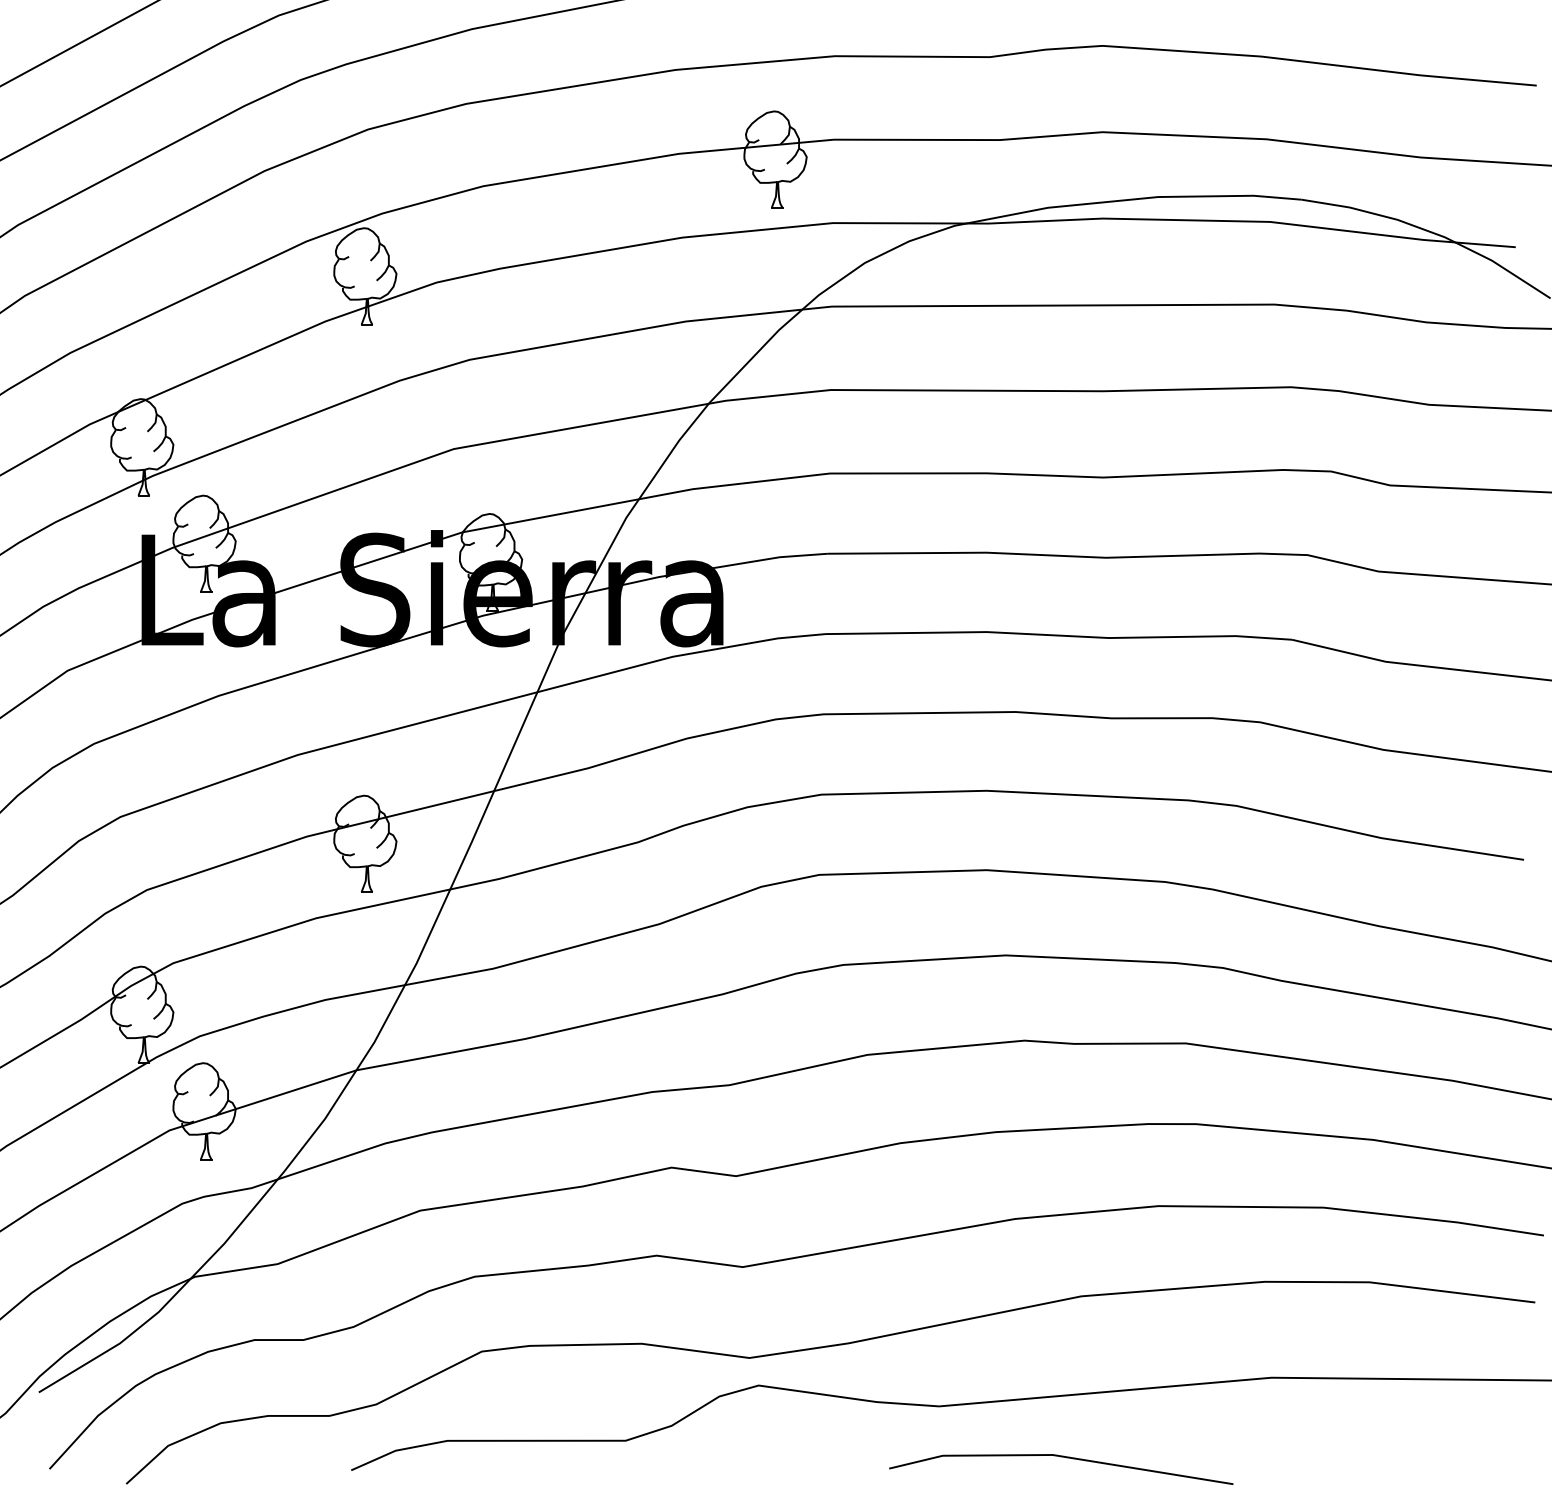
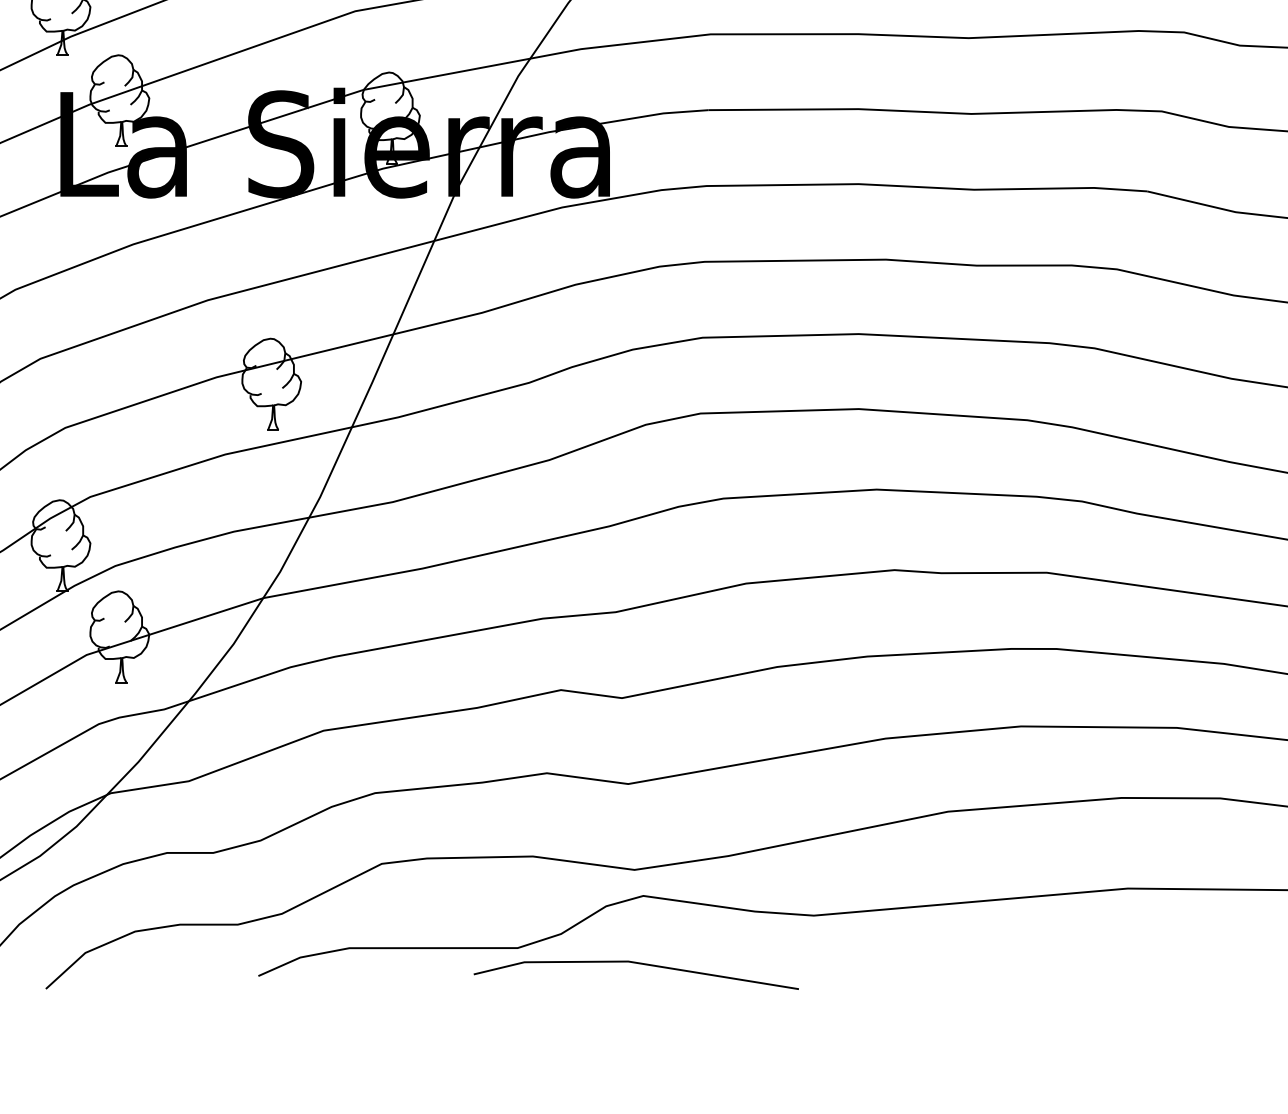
line: (1061, 1457) -> (636, 963), moved

